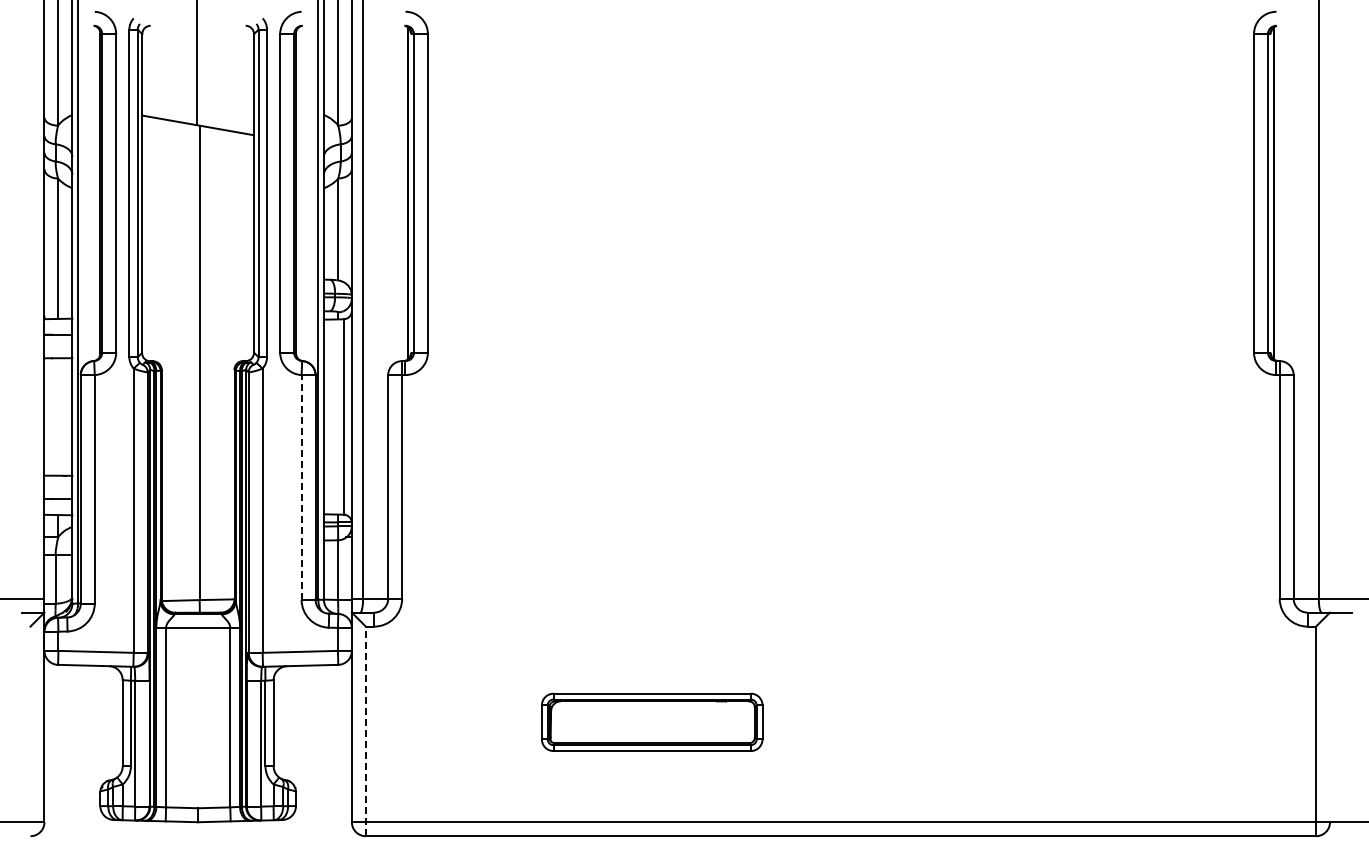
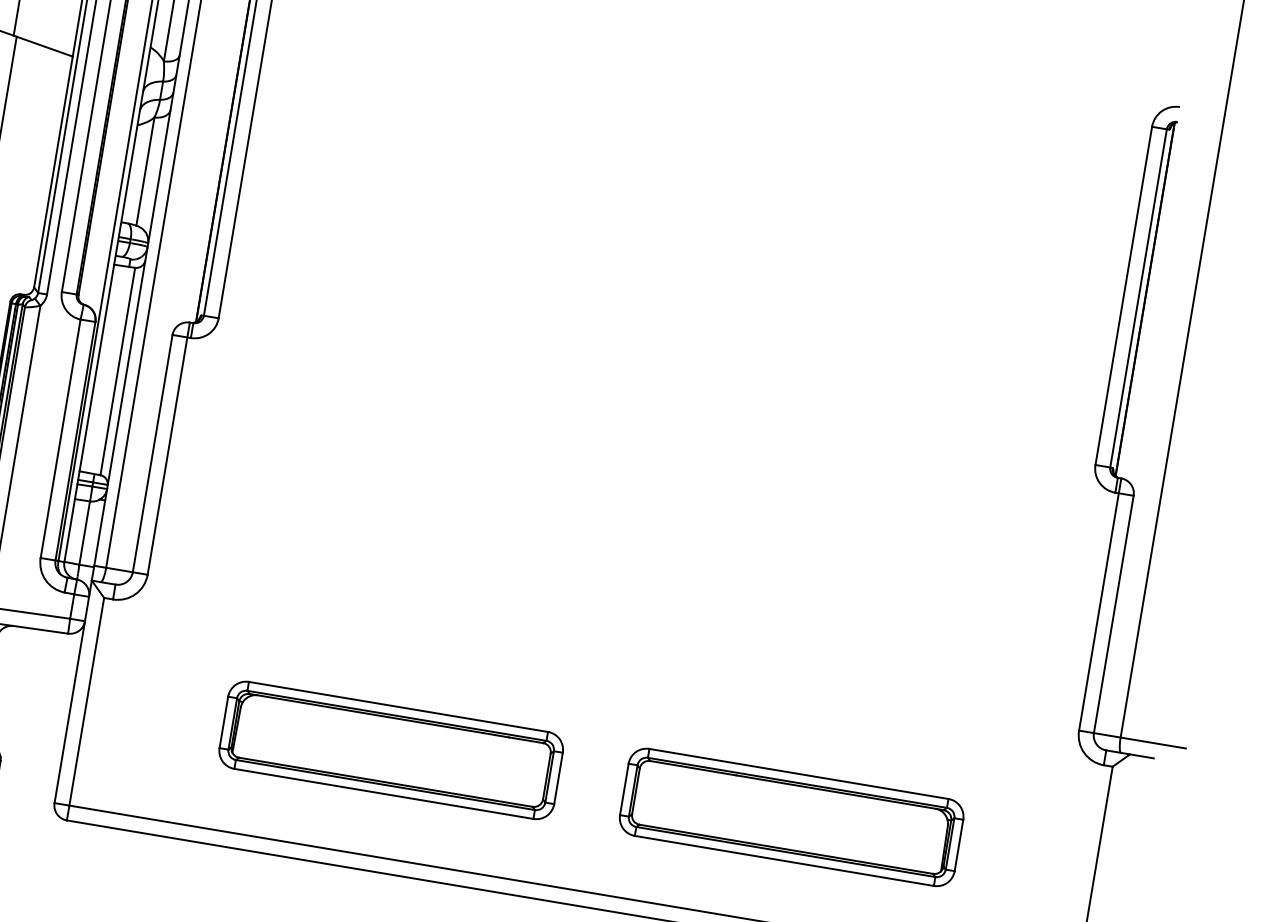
line: (301, 486) -> (60, 437), dashed -> solid
part: (651, 722) -> (390, 750), size x1.43
part: (1029, 722) -> (791, 817), added
line: (365, 731) -> (85, 709), dashed -> solid

